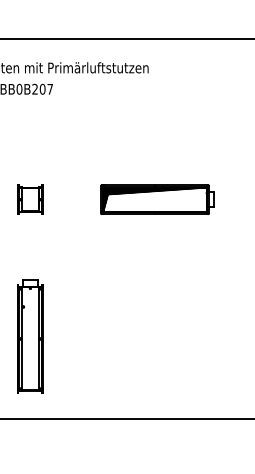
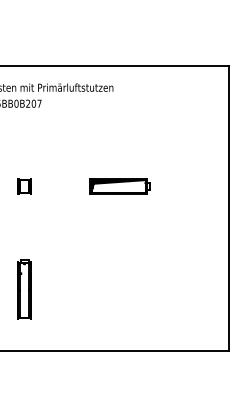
part: (30, 199) -> (24, 186), size x0.7
part: (156, 199) -> (119, 186), size x0.7
part: (30, 336) -> (24, 289), size x0.7

